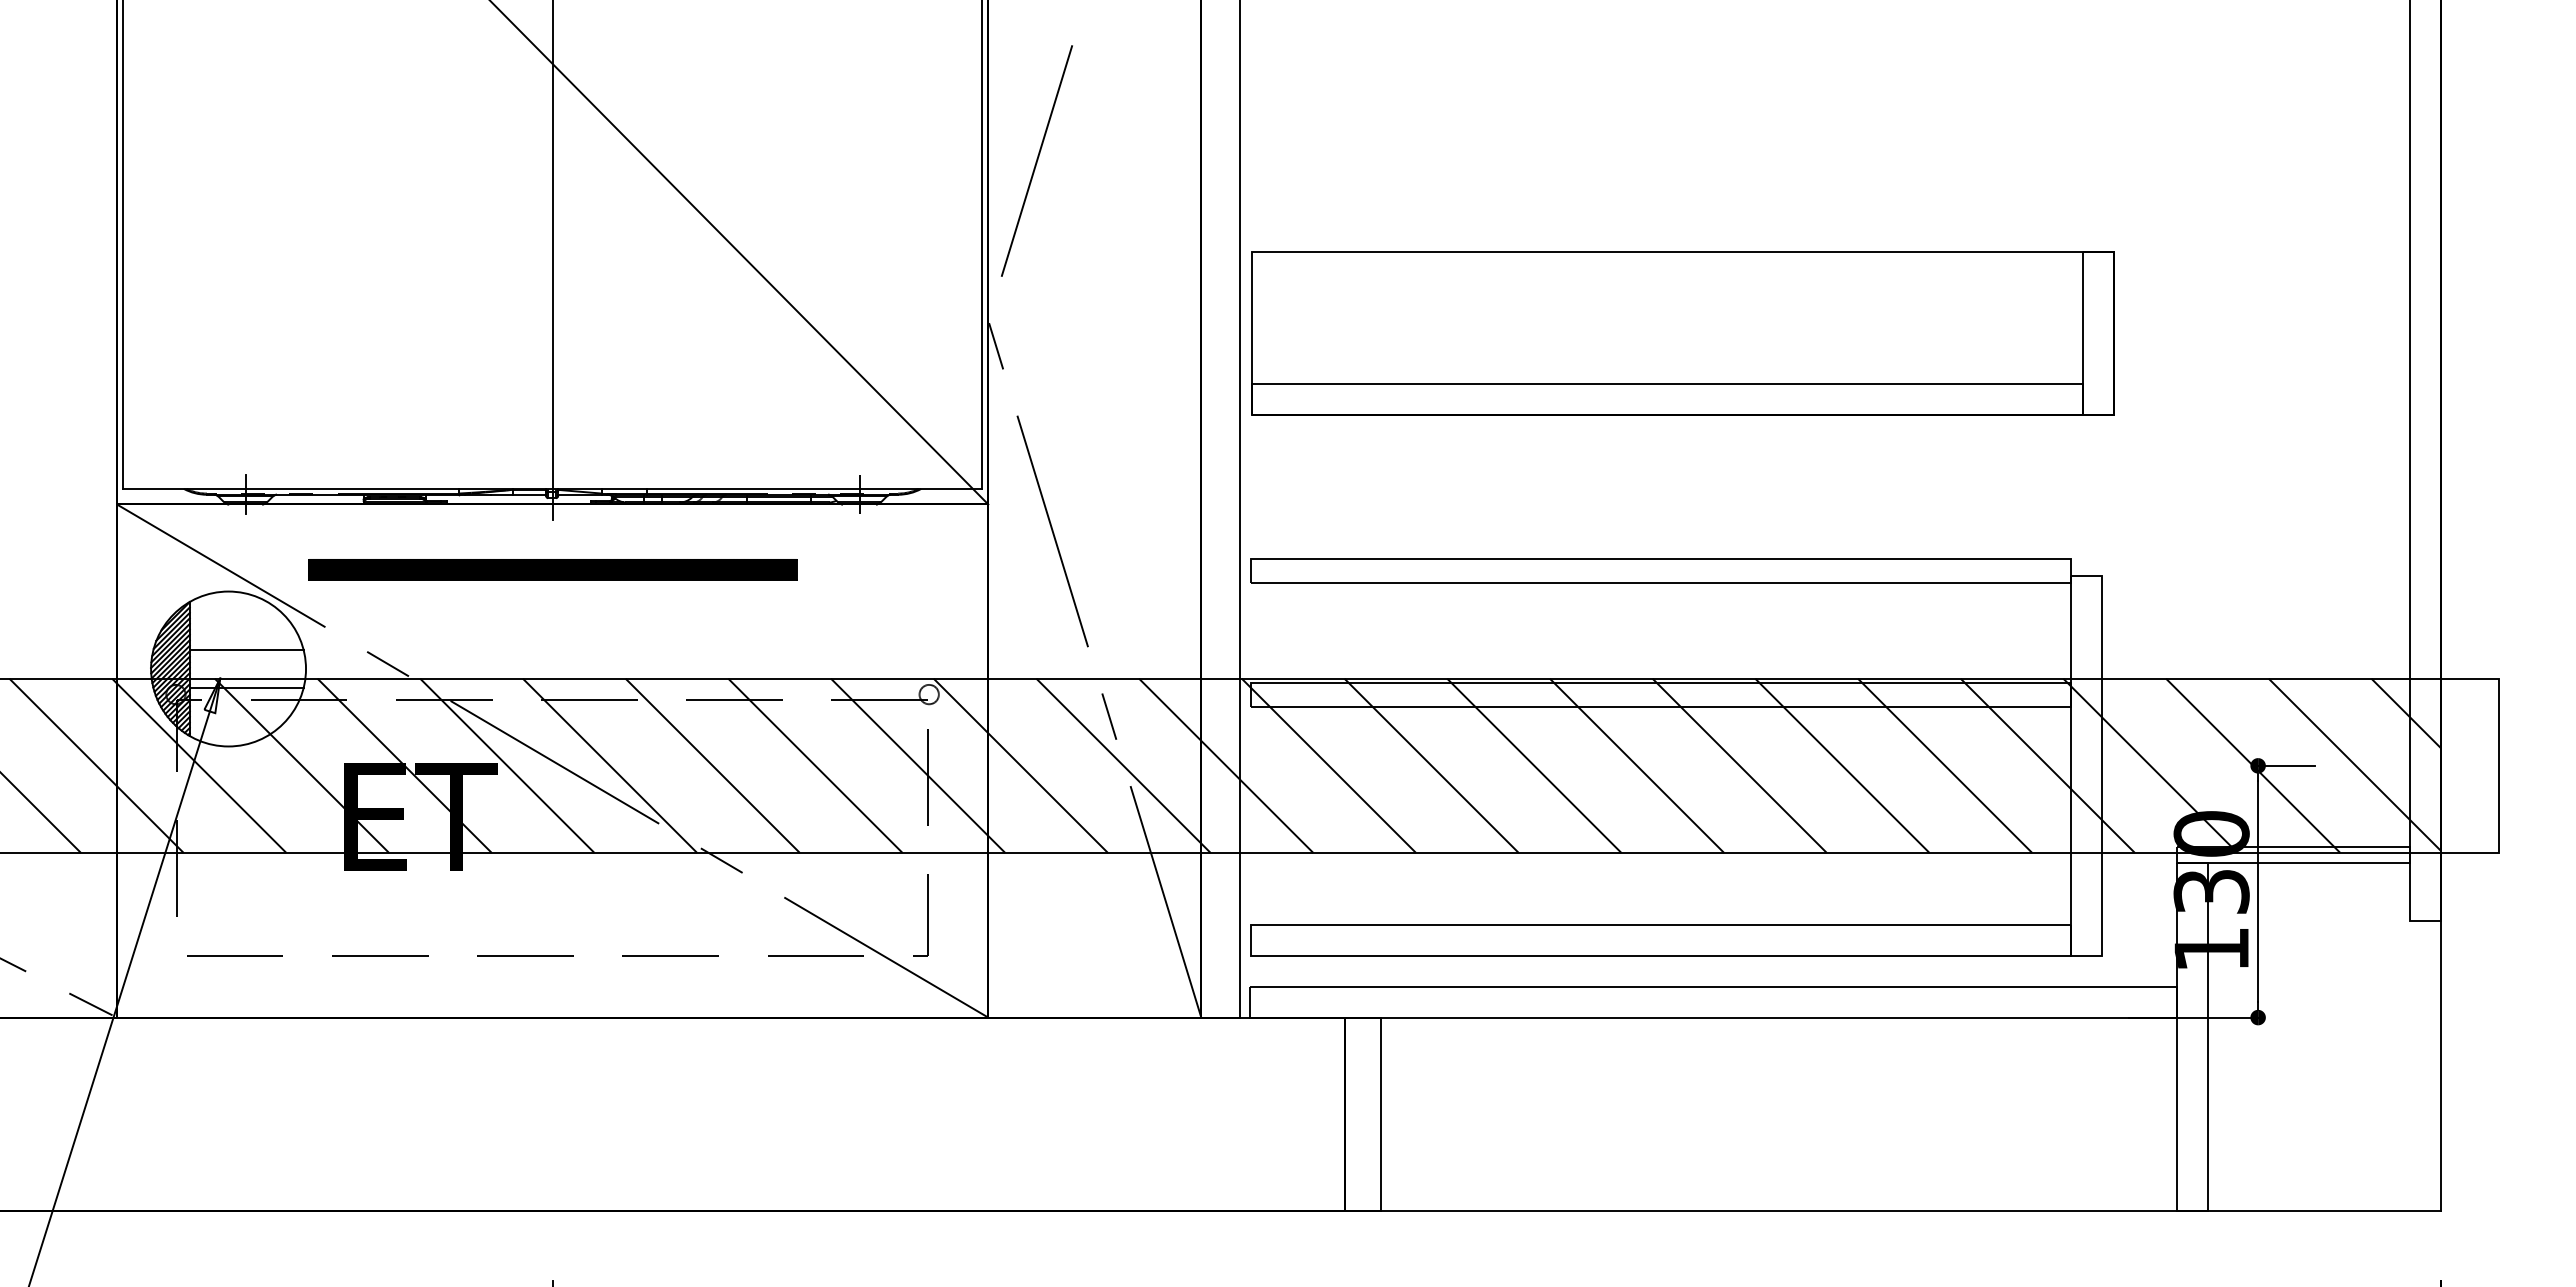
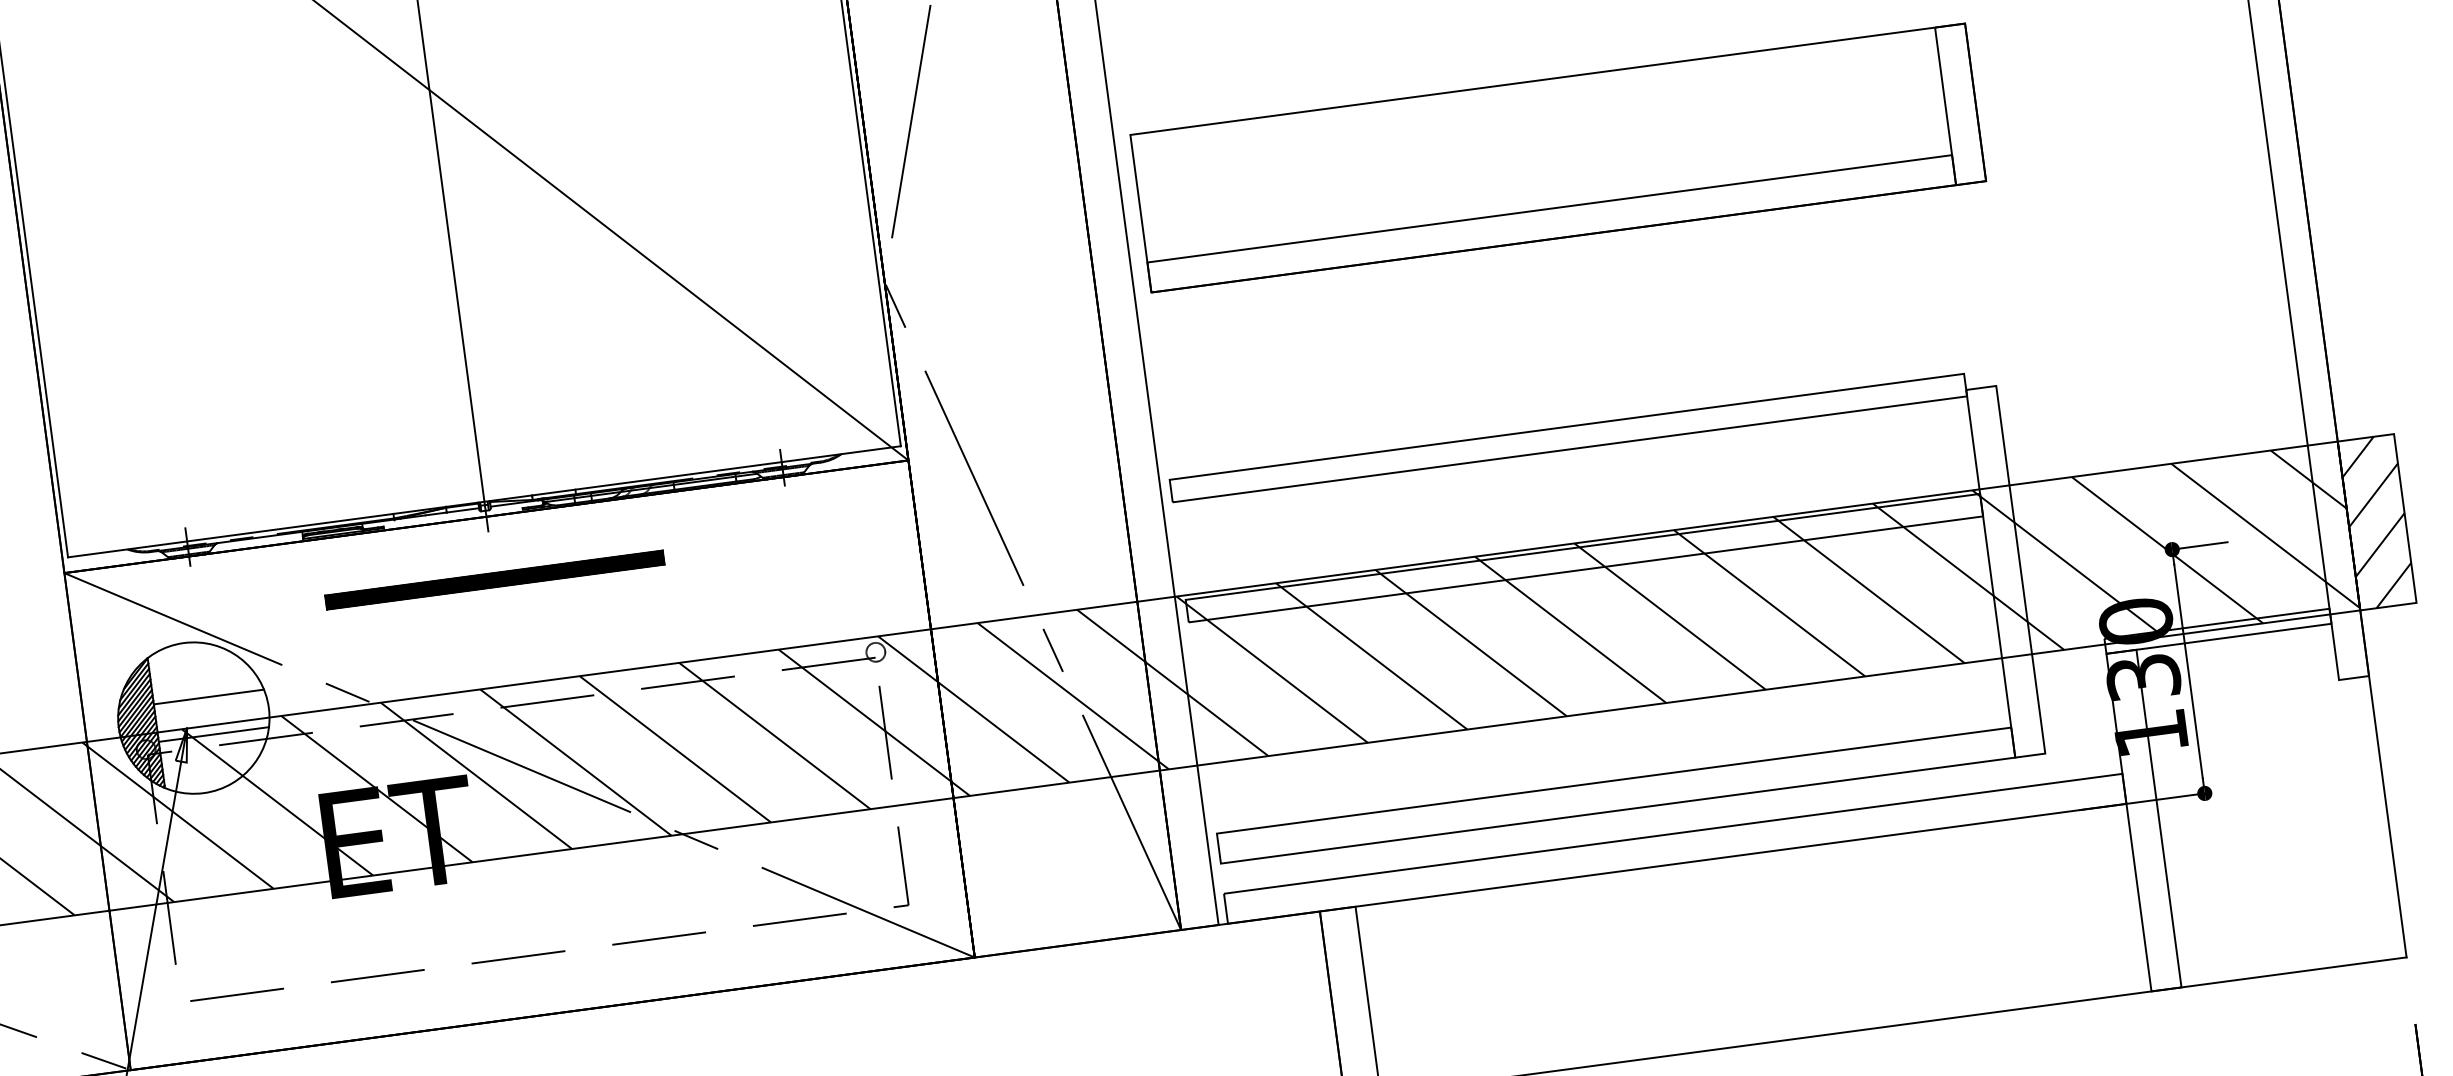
part: (1682, 333) -> (1557, 158), moved
part: (552, 569) -> (494, 579), size x0.71
hatch: (2469, 765) -> (2376, 521), added

